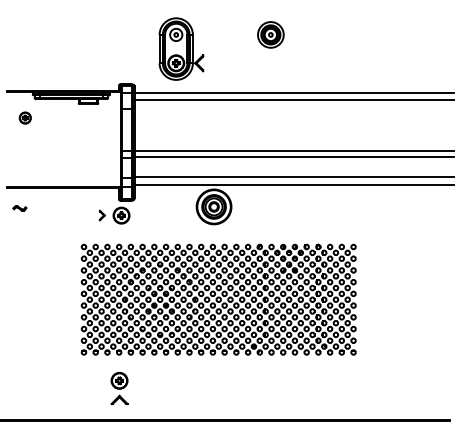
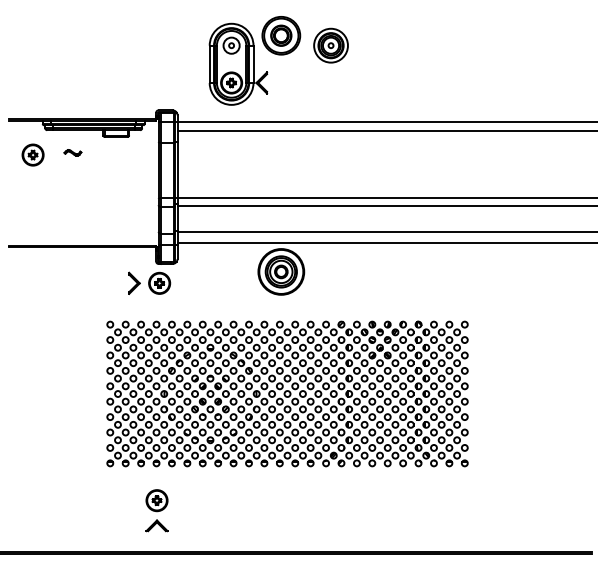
part: (214, 27) -> (281, 35), added
part: (270, 34) -> (330, 45), moved
part: (24, 117) -> (32, 154), size x1.43
part: (19, 208) -> (72, 152), moved
part: (102, 214) -> (134, 282), size x1.67

